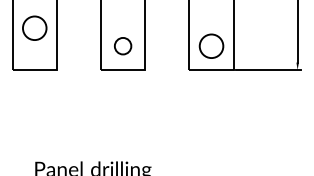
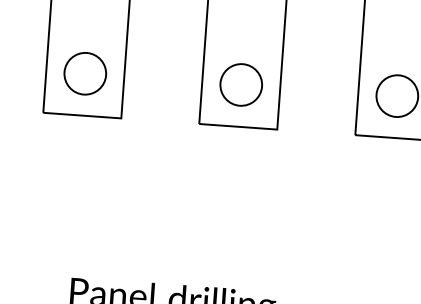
circle: (34, 27) -> (84, 72), moved
circle: (122, 45) -> (240, 83), size x1.43

